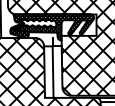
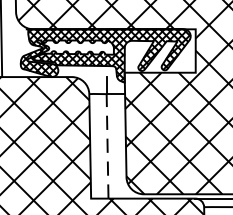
line: (53, 72) -> (108, 147), solid -> dashed

